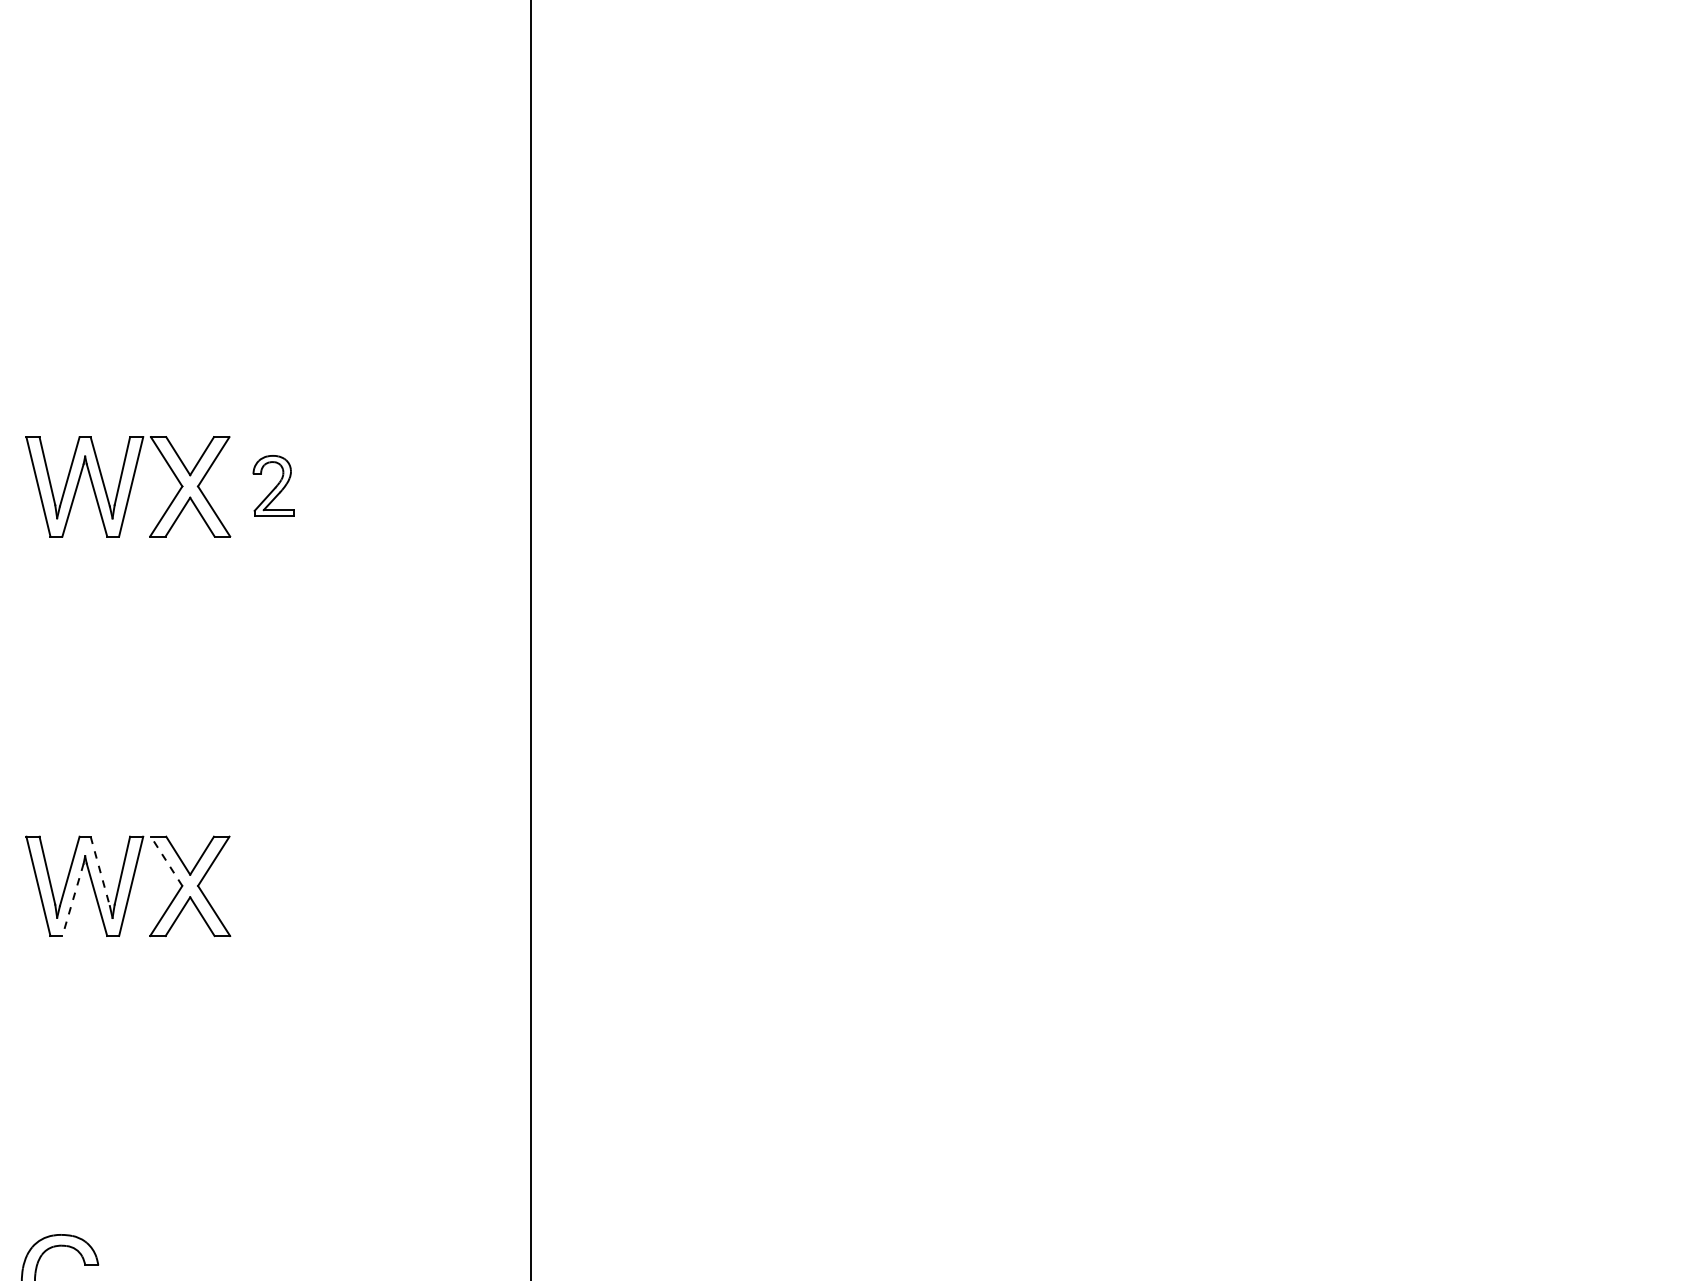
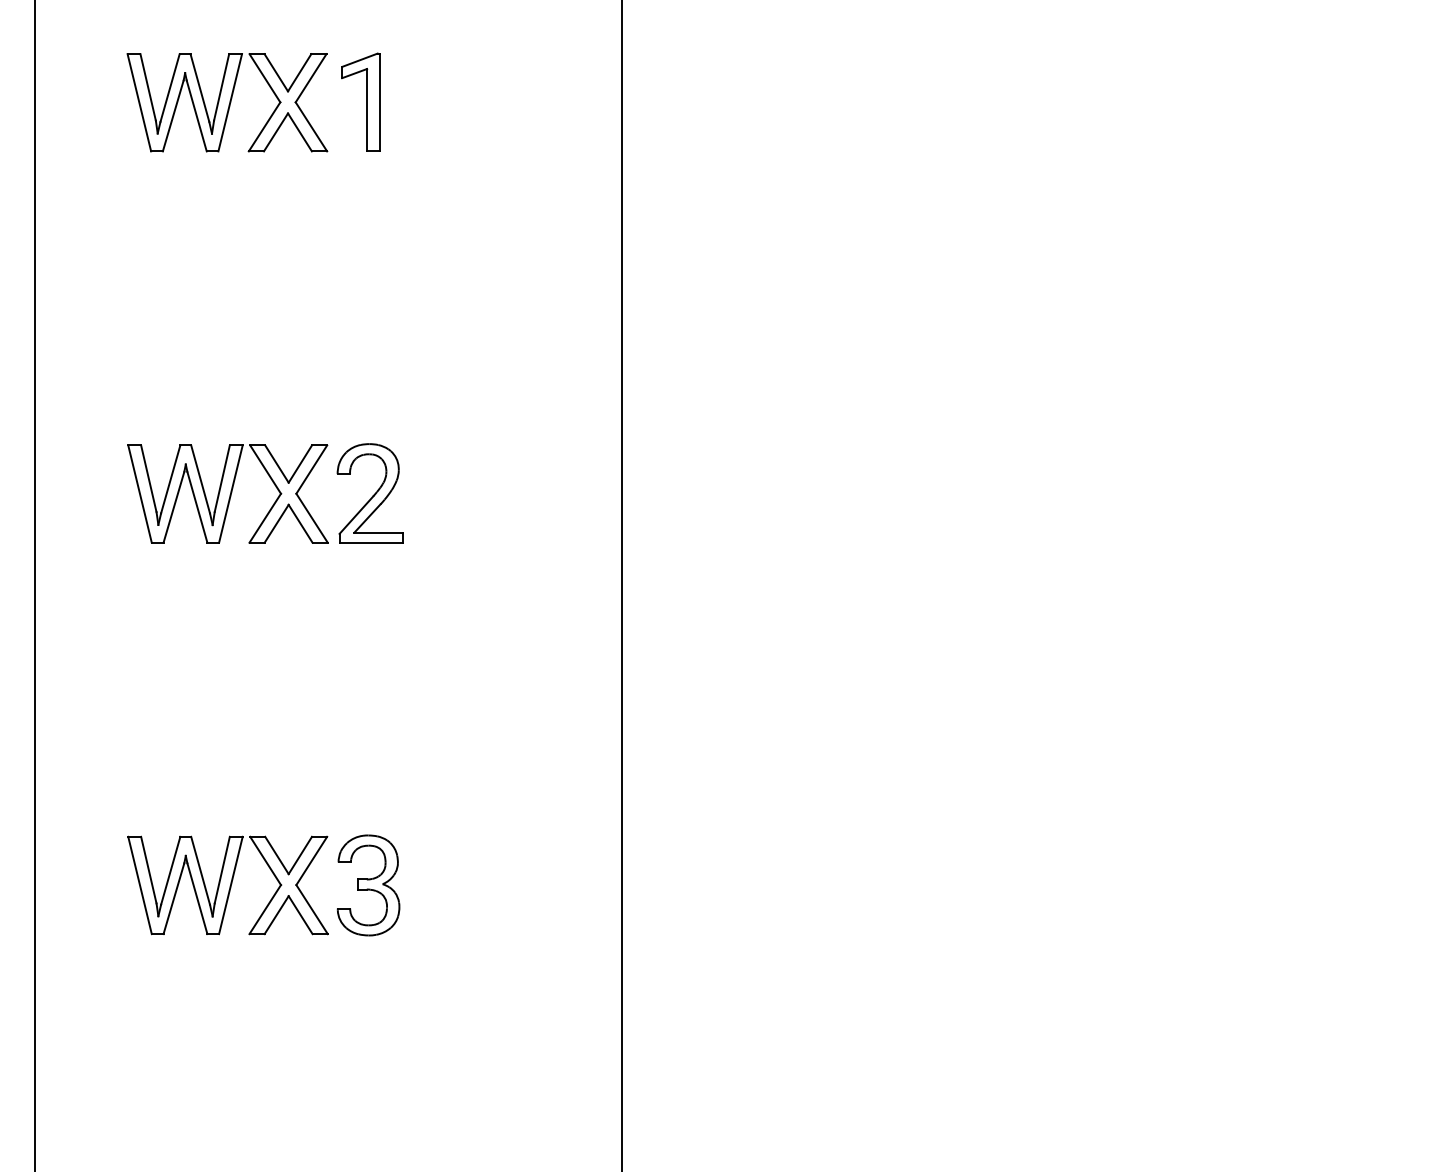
part: (127, 86) -> (227, 101), added
part: (263, 86) -> (360, 101), added
part: (273, 485) -> (370, 492), size x1.67
line: (166, 860) -> (265, 860), dashed -> solid
line: (100, 871) -> (200, 870), dashed -> solid
part: (271, 886) -> (368, 885), added
line: (73, 899) -> (174, 898), dashed -> solid

